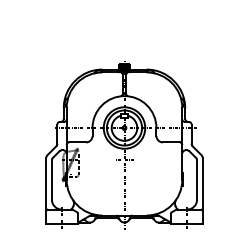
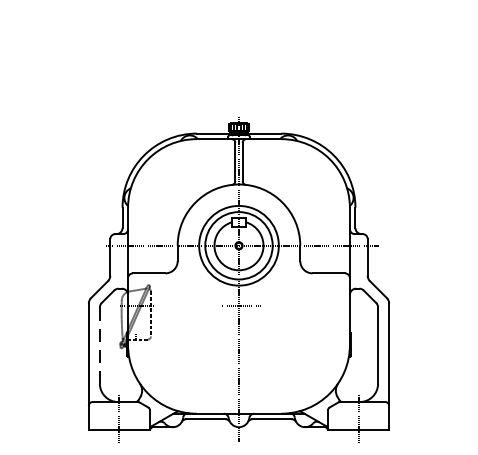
line: (51, 180) -> (98, 346), solid -> dashed

